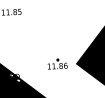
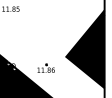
part: (56, 63) -> (45, 67), moved

